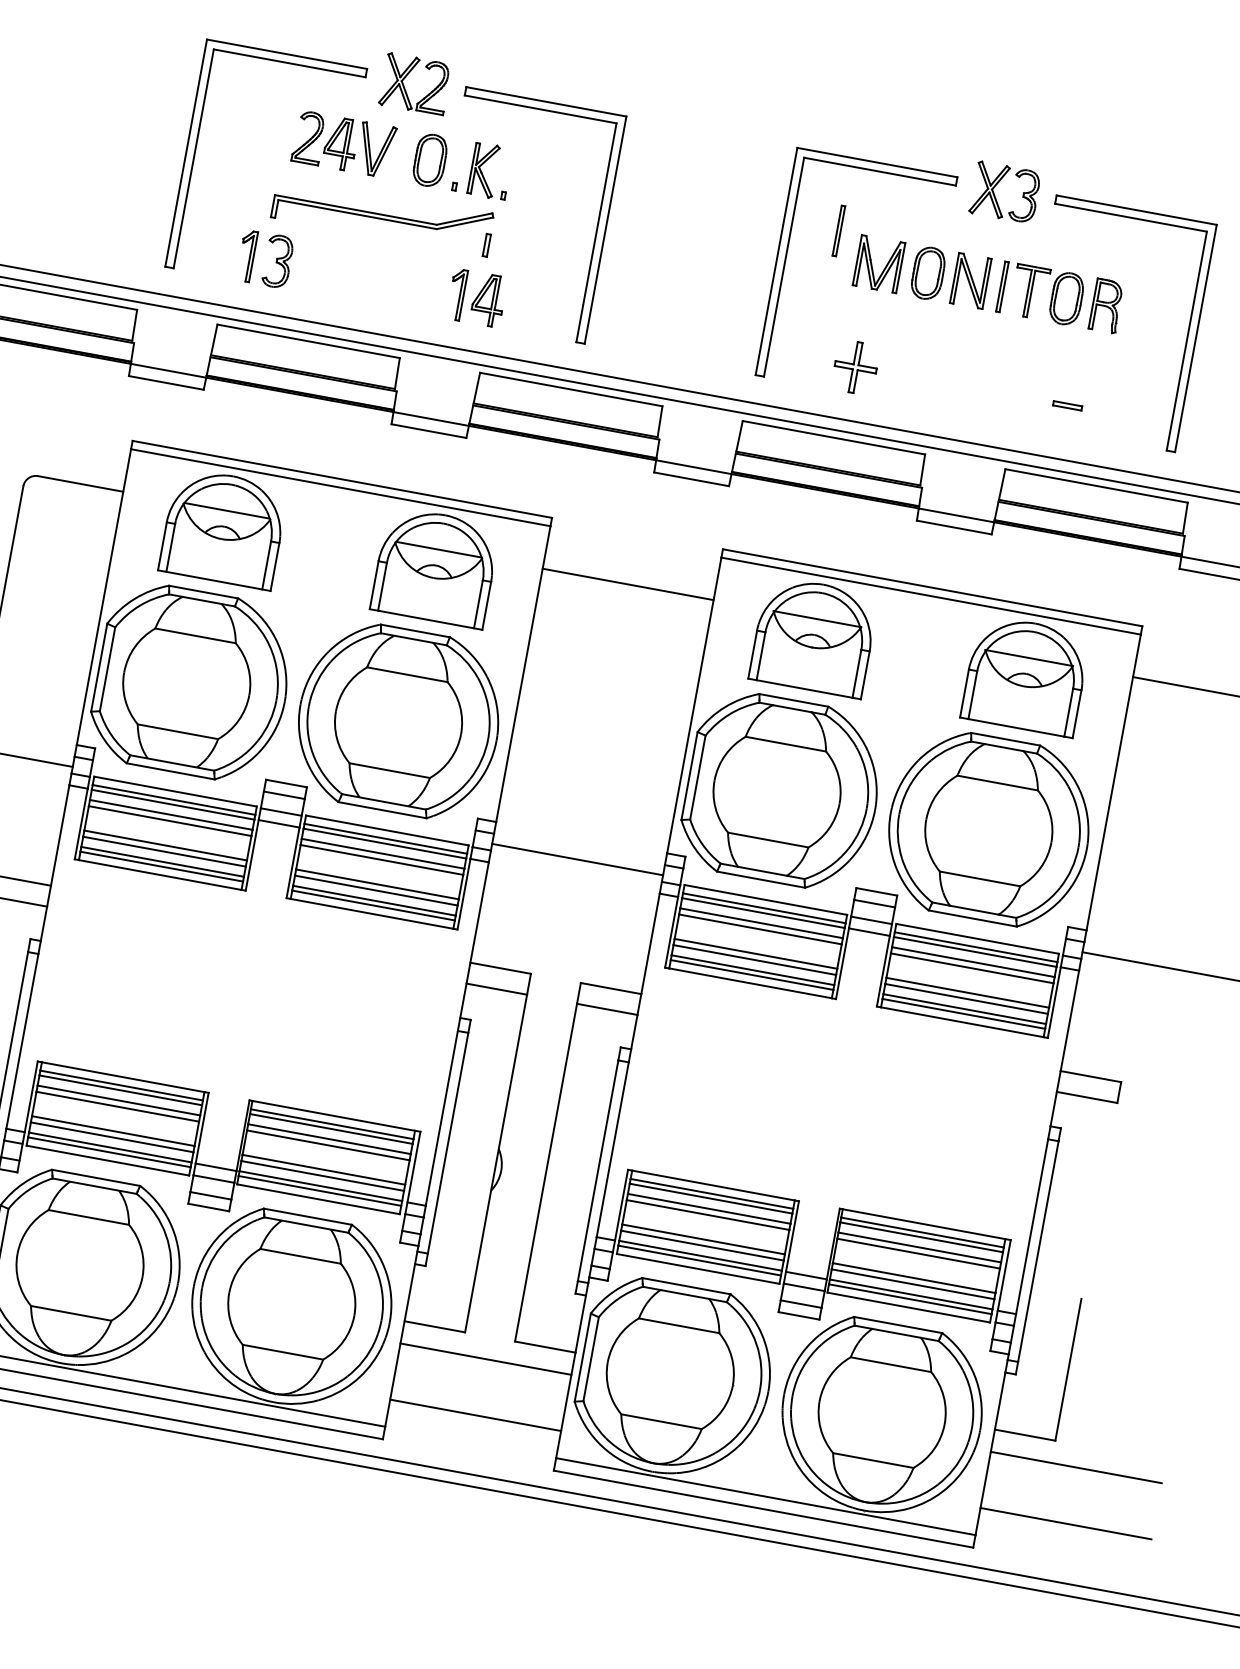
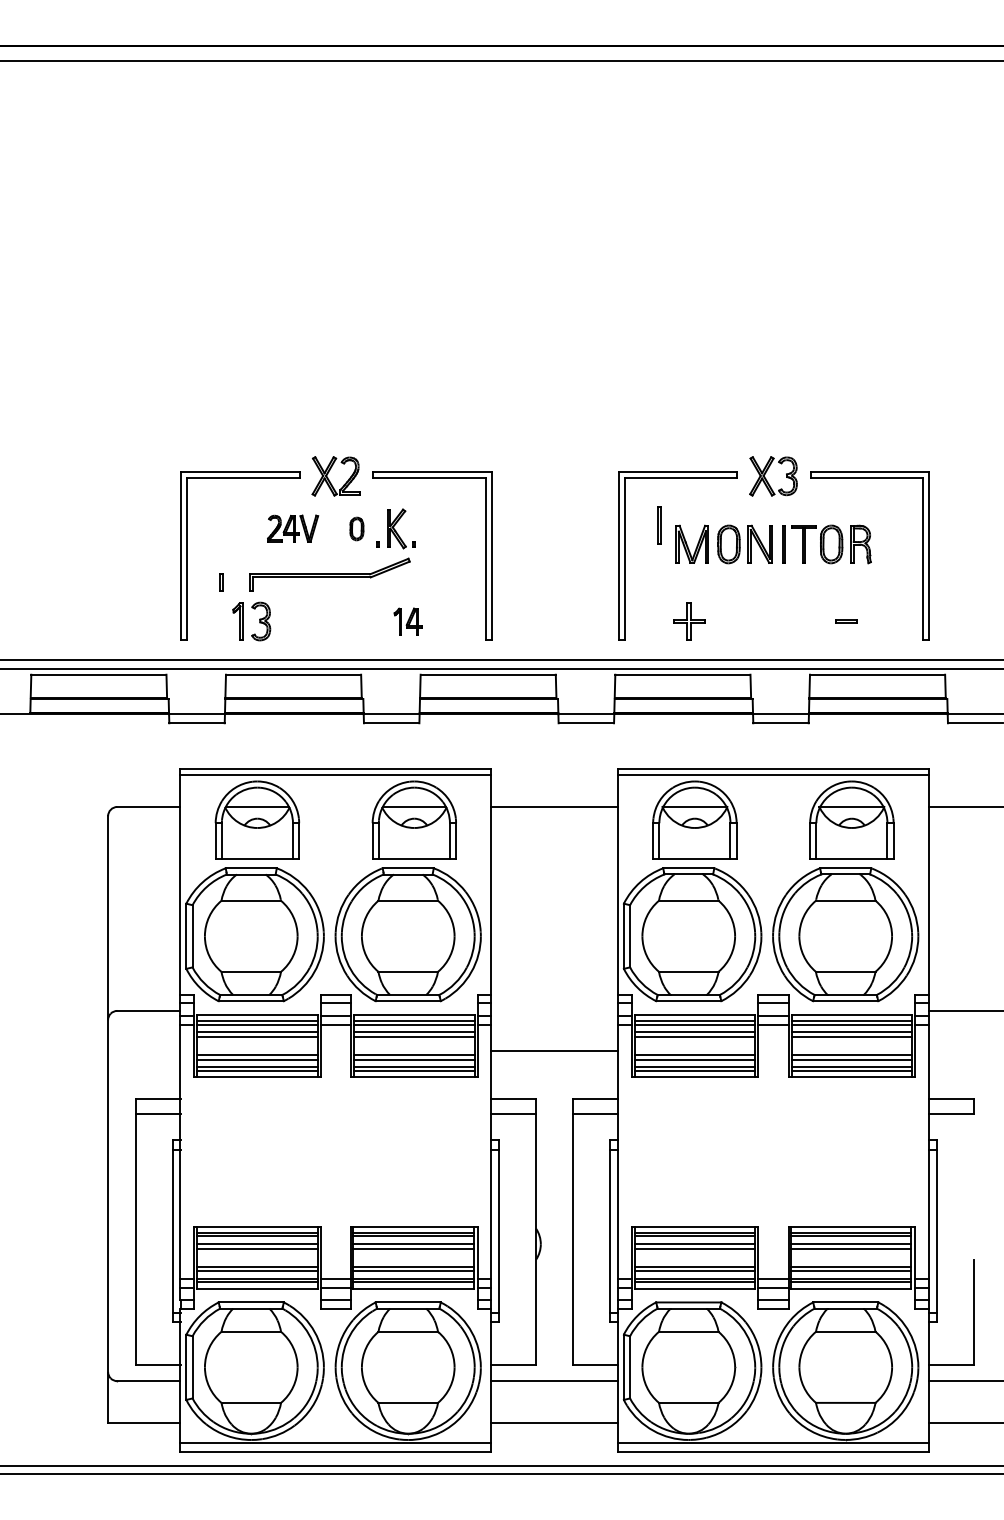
part: (343, 143) -> (292, 528), size x0.7
part: (429, 159) -> (356, 528), size x0.6
part: (486, 245) -> (221, 582), moved
part: (475, 297) -> (407, 621), size x0.7
line: (577, 858) -> (554, 1050), moved

